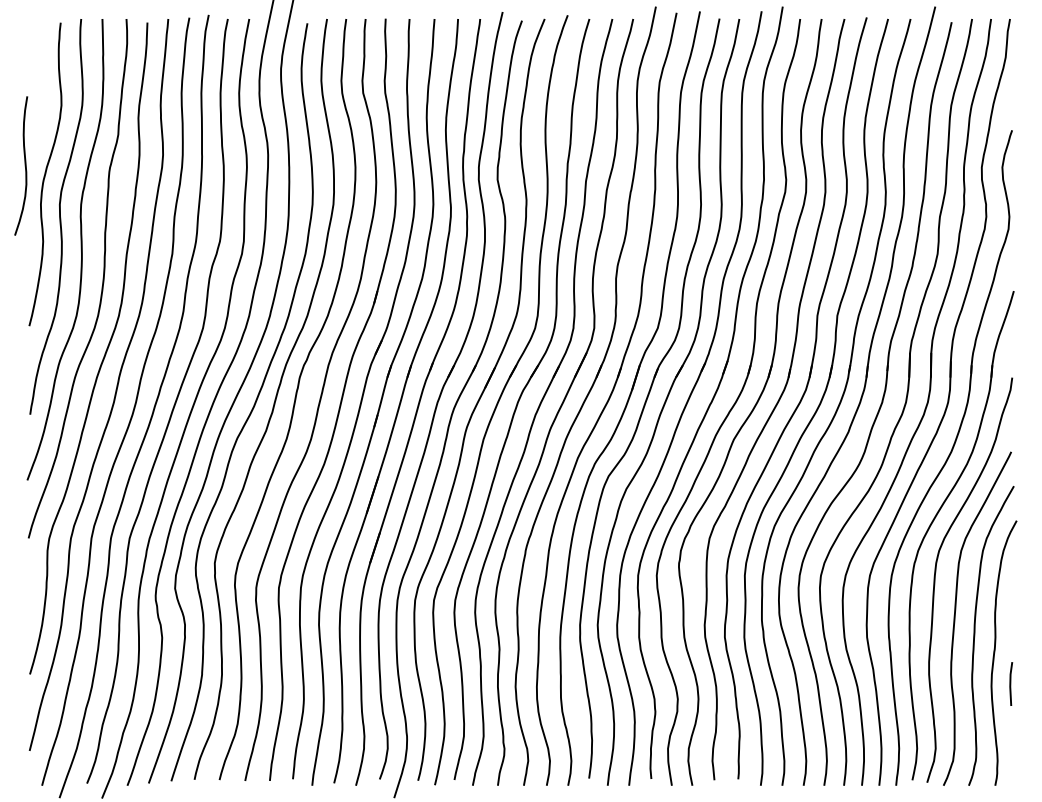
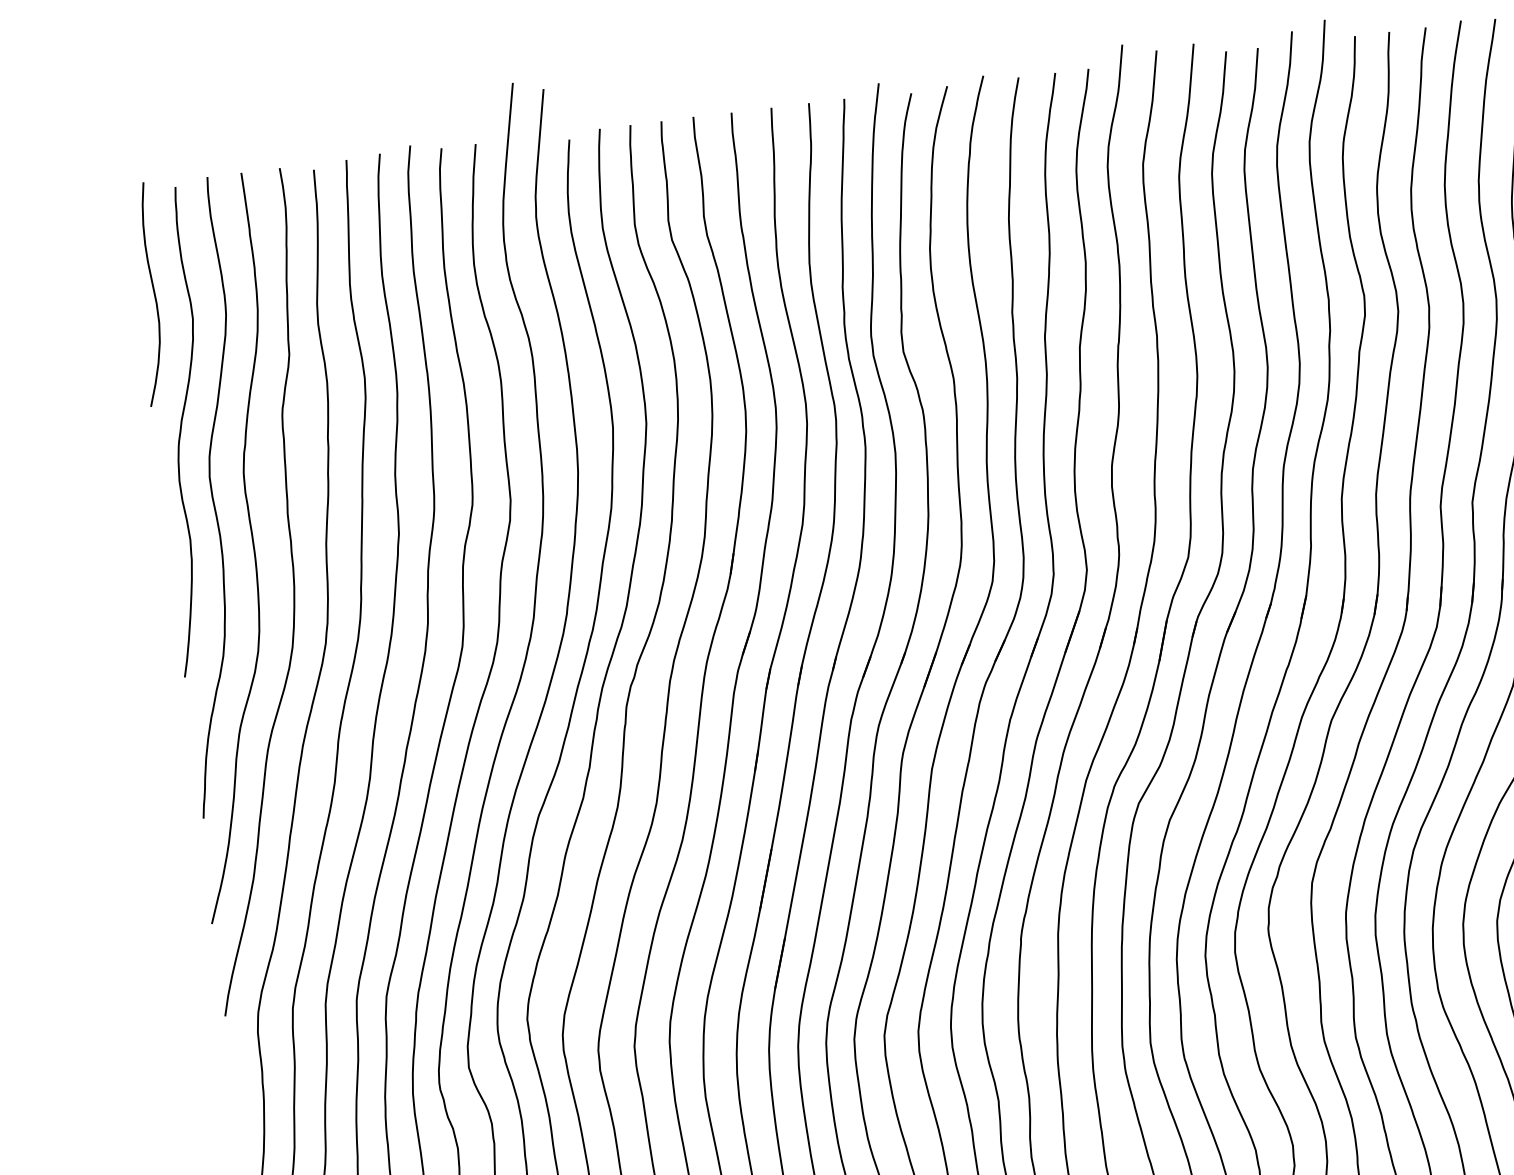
curve: (24, 165) -> (152, 293), moved

